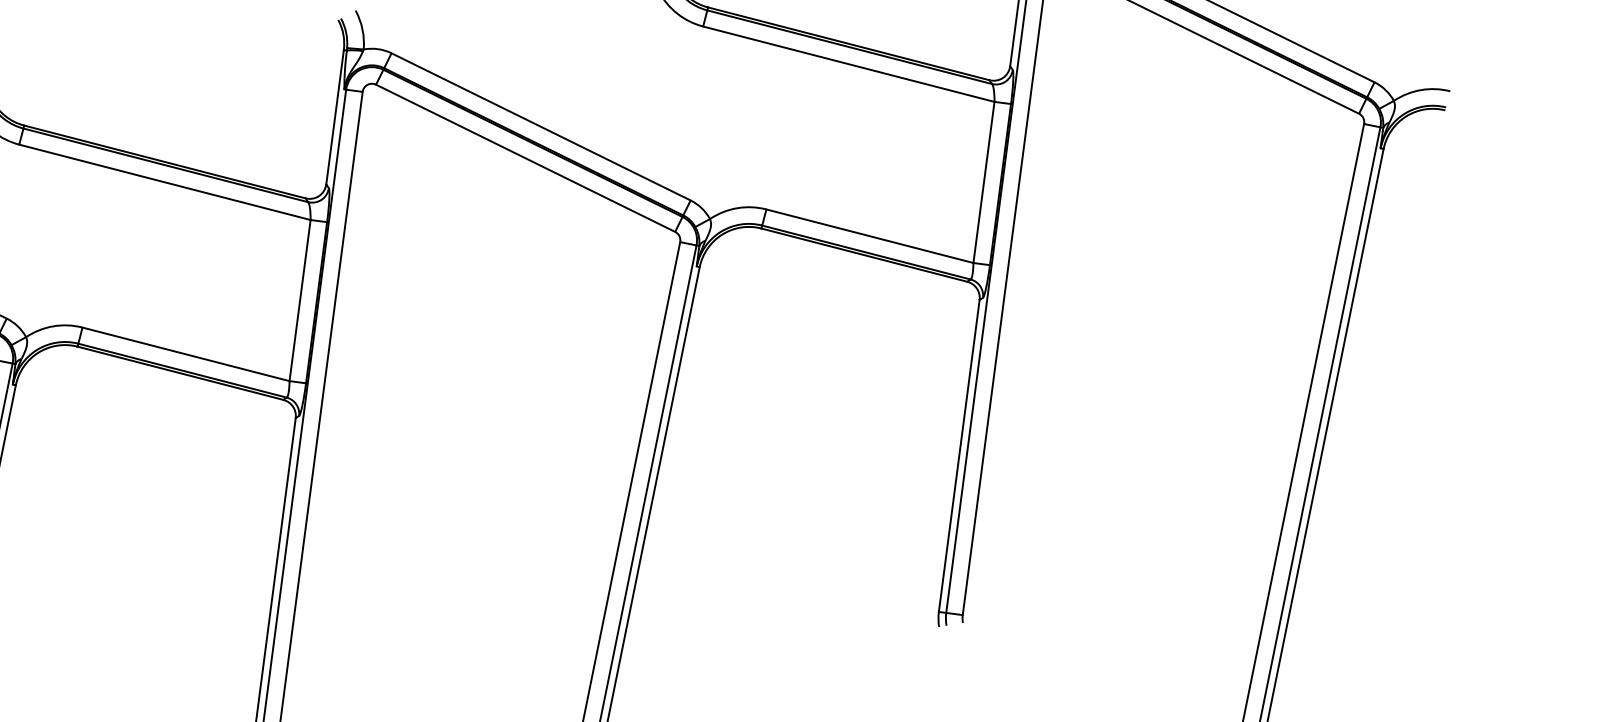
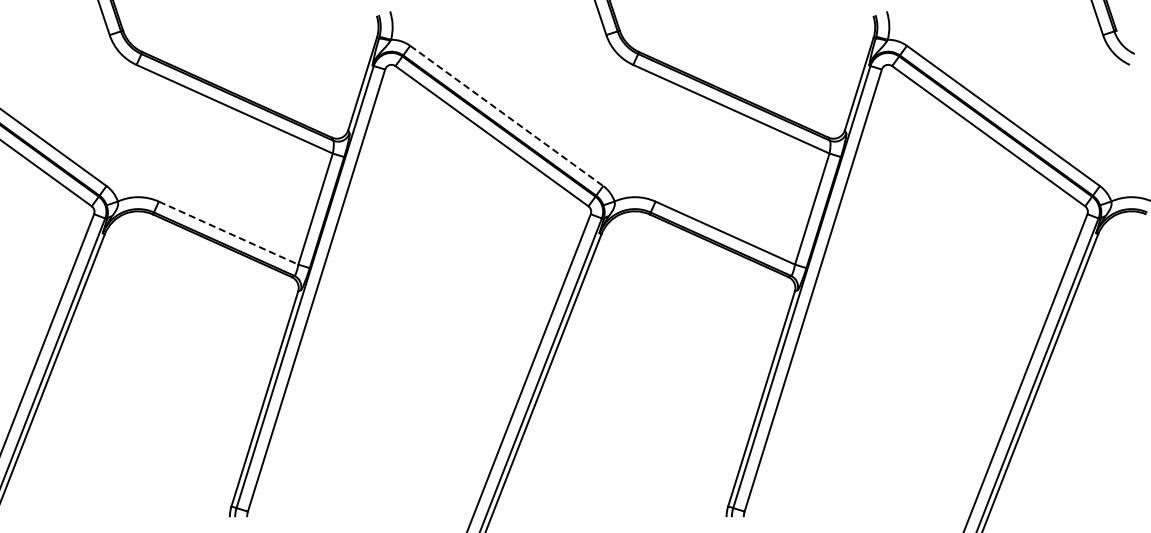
line: (542, 127) -> (507, 116), solid -> dashed
line: (185, 354) -> (228, 233), solid -> dashed

